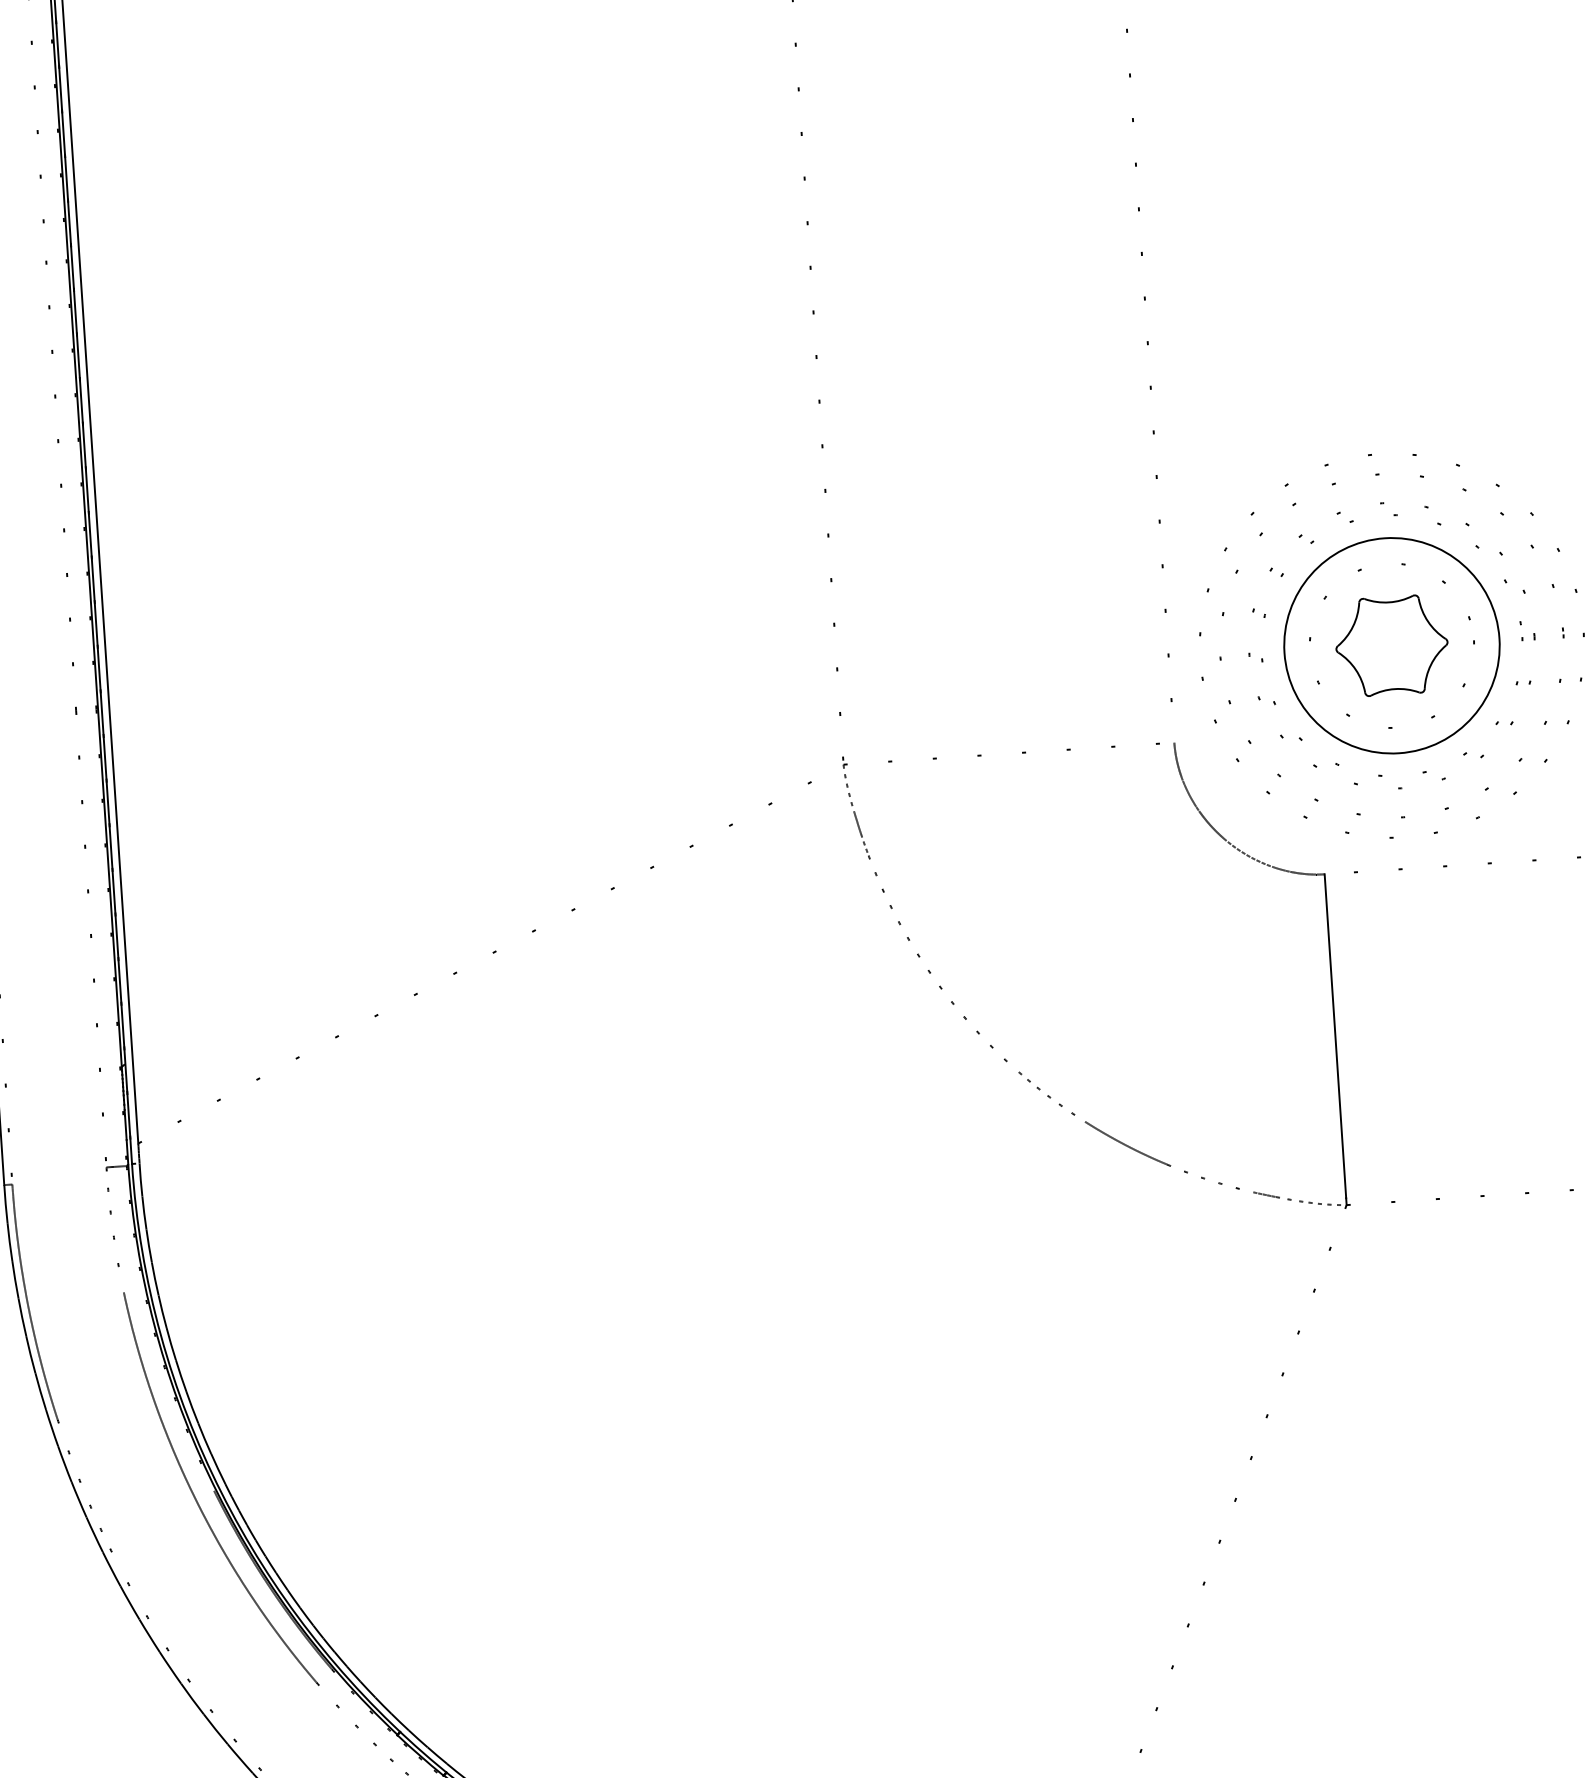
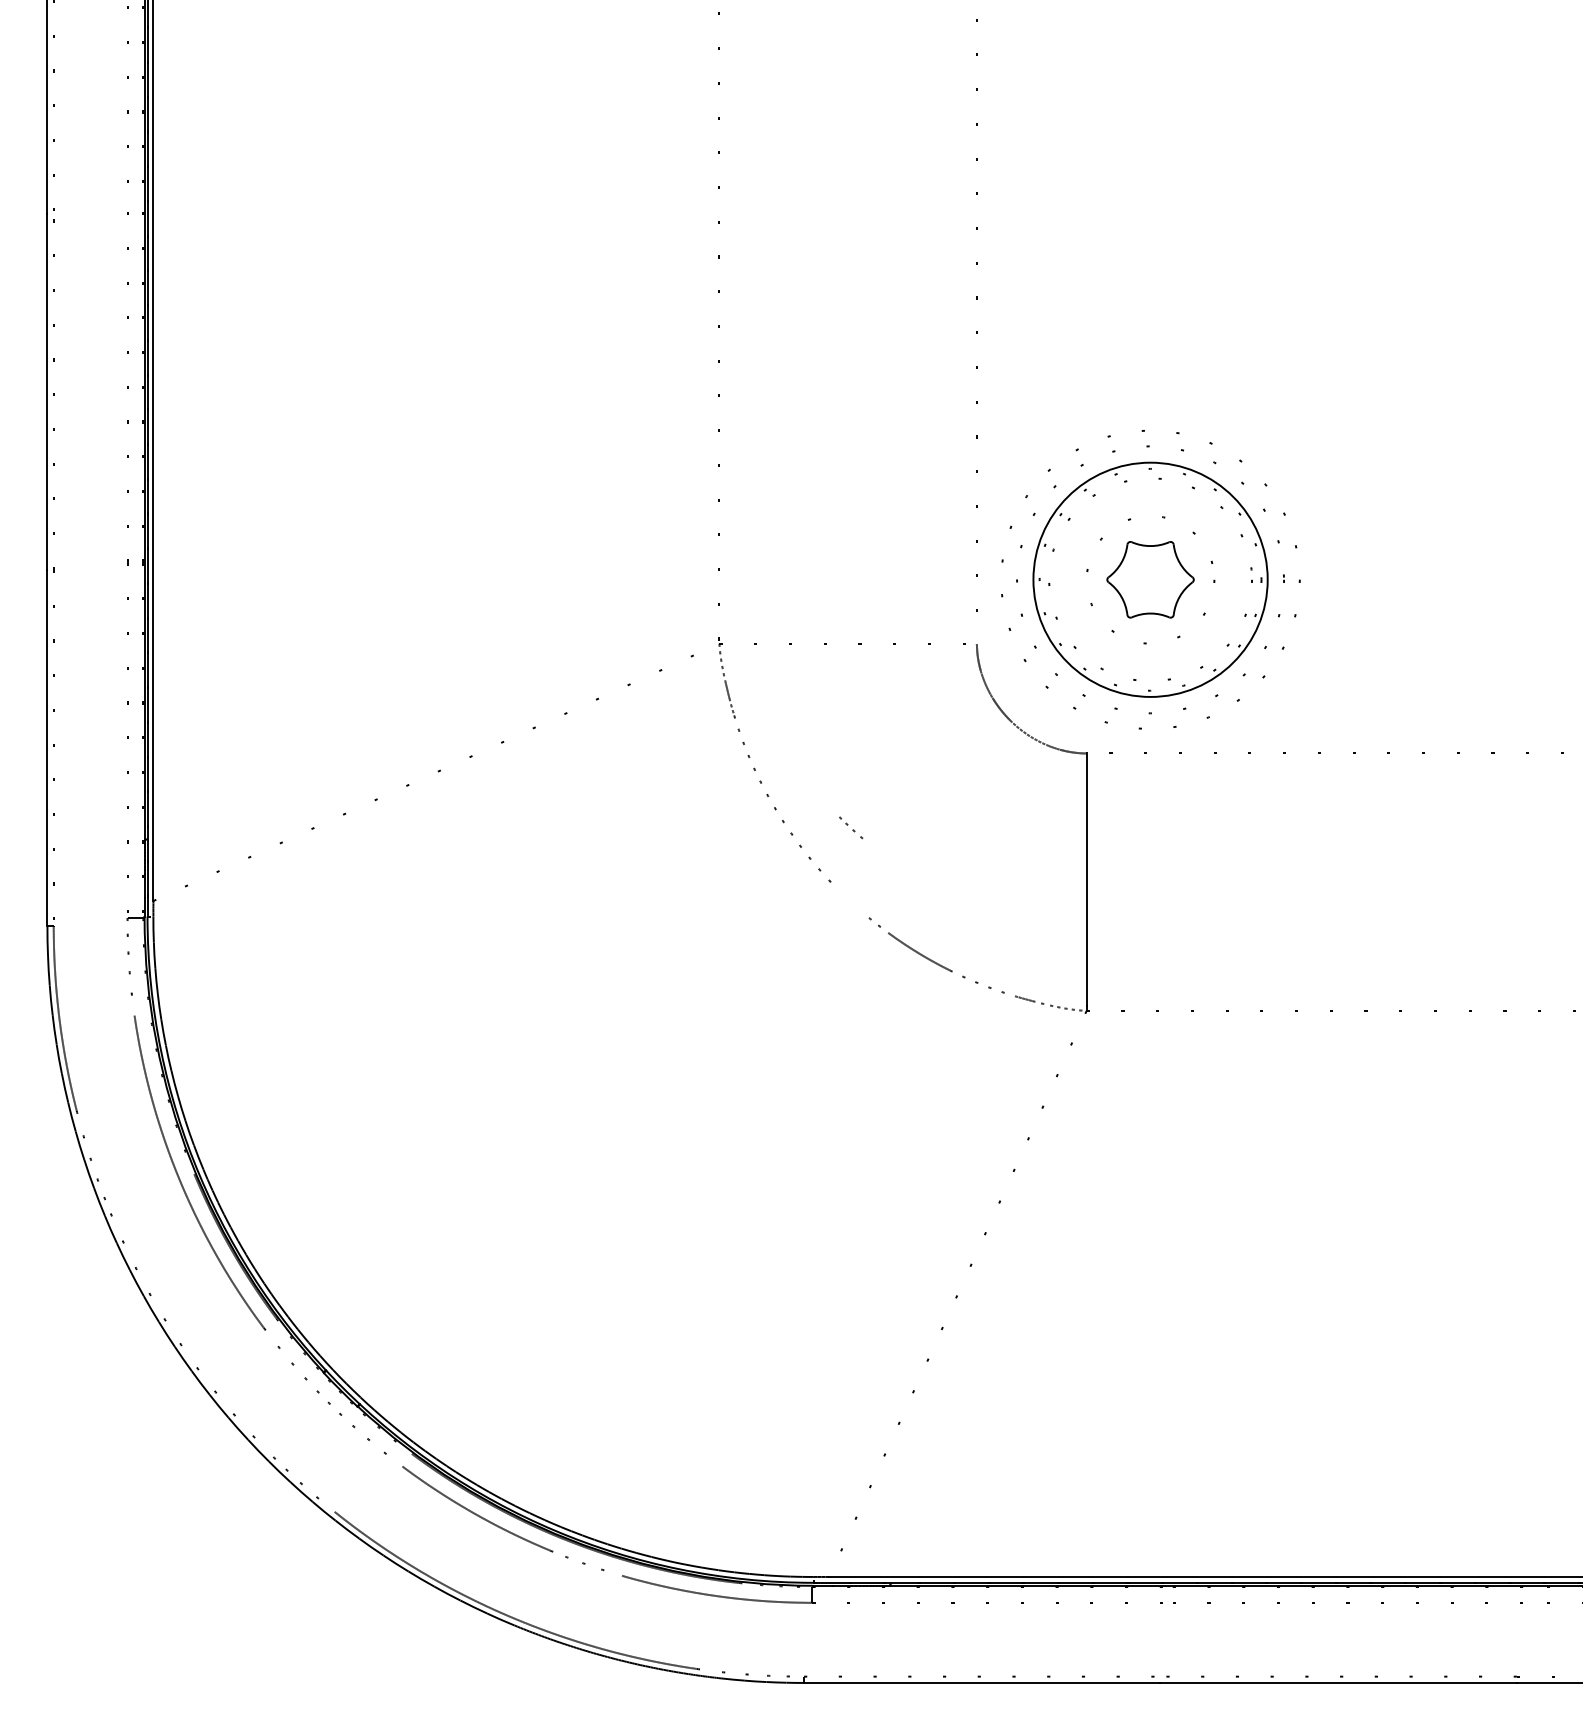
circle: (1391, 645) -> (1150, 579), size x1.4
part: (1035, 1084) -> (851, 827), moved

